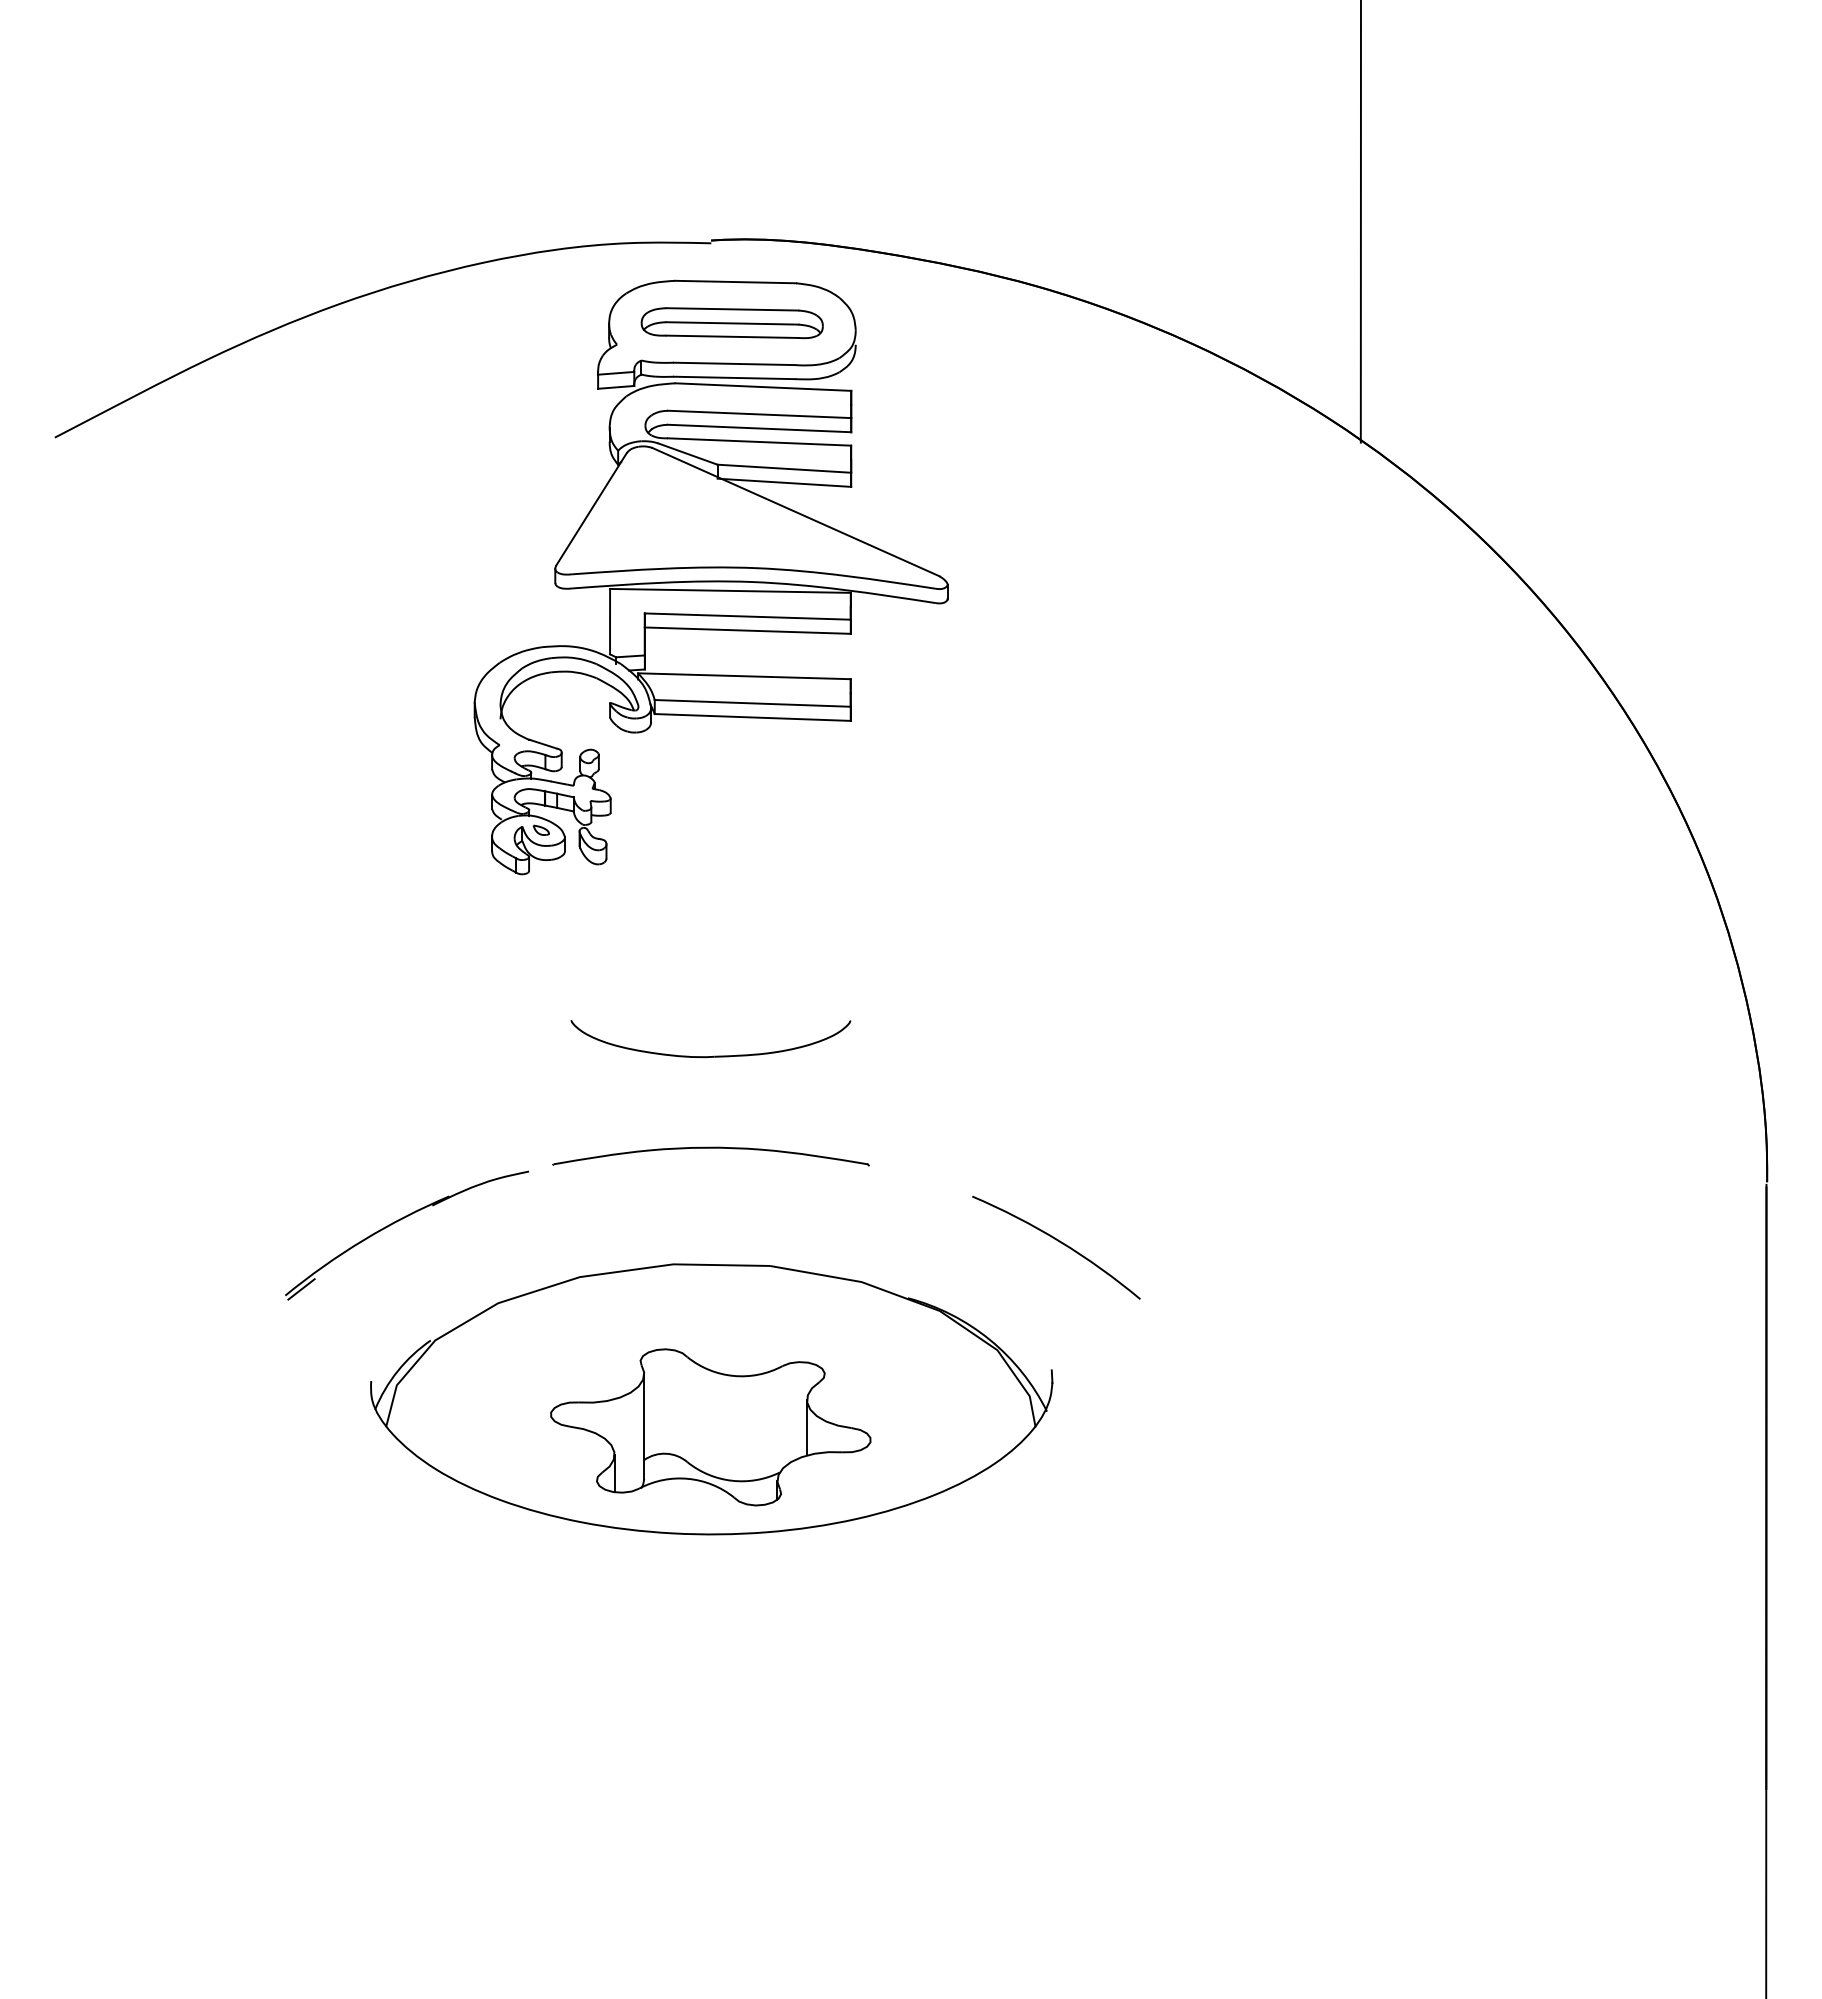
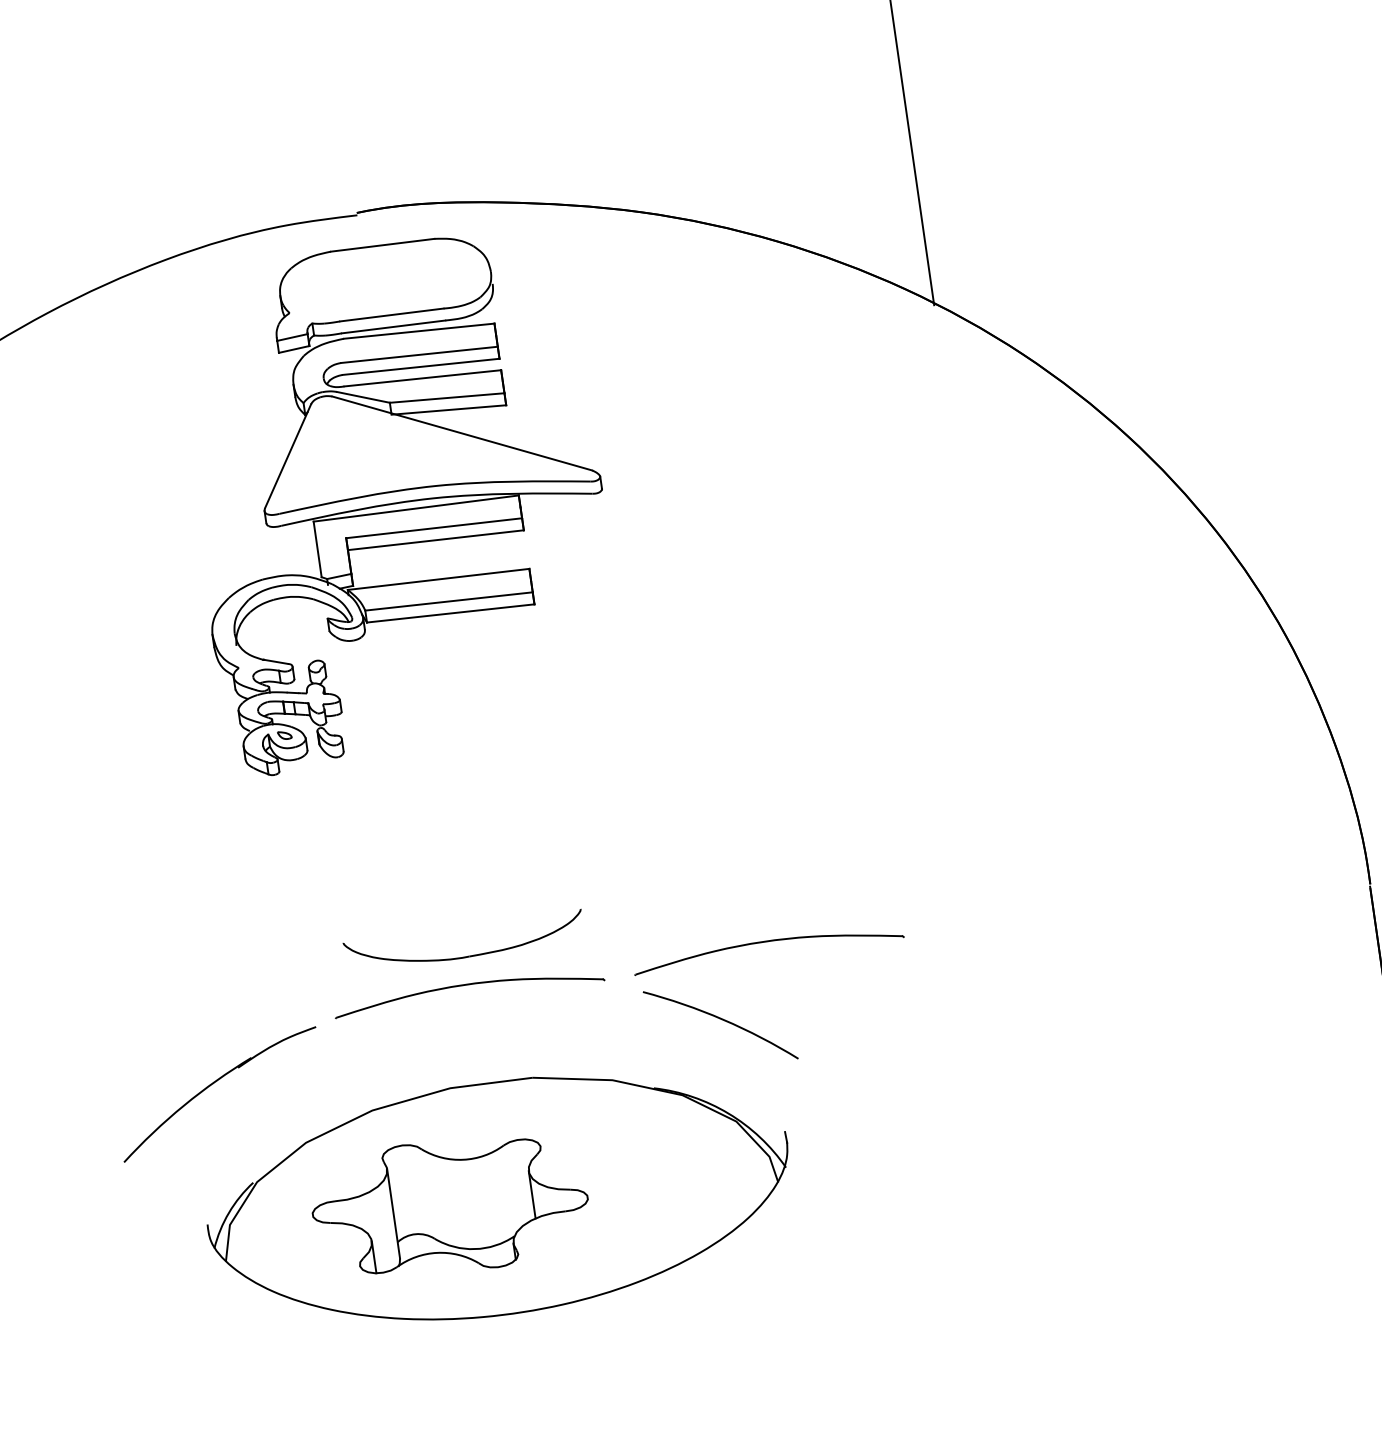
part: (731, 323) -> (384, 281), removed
part: (713, 1055) -> (468, 955), moved
part: (1062, 1148) -> (766, 942), added
arc: (1060, 1243) -> (723, 1021), moved
line: (301, 1289) -> (137, 1155), removed
part: (710, 1427) -> (450, 1206), moved

